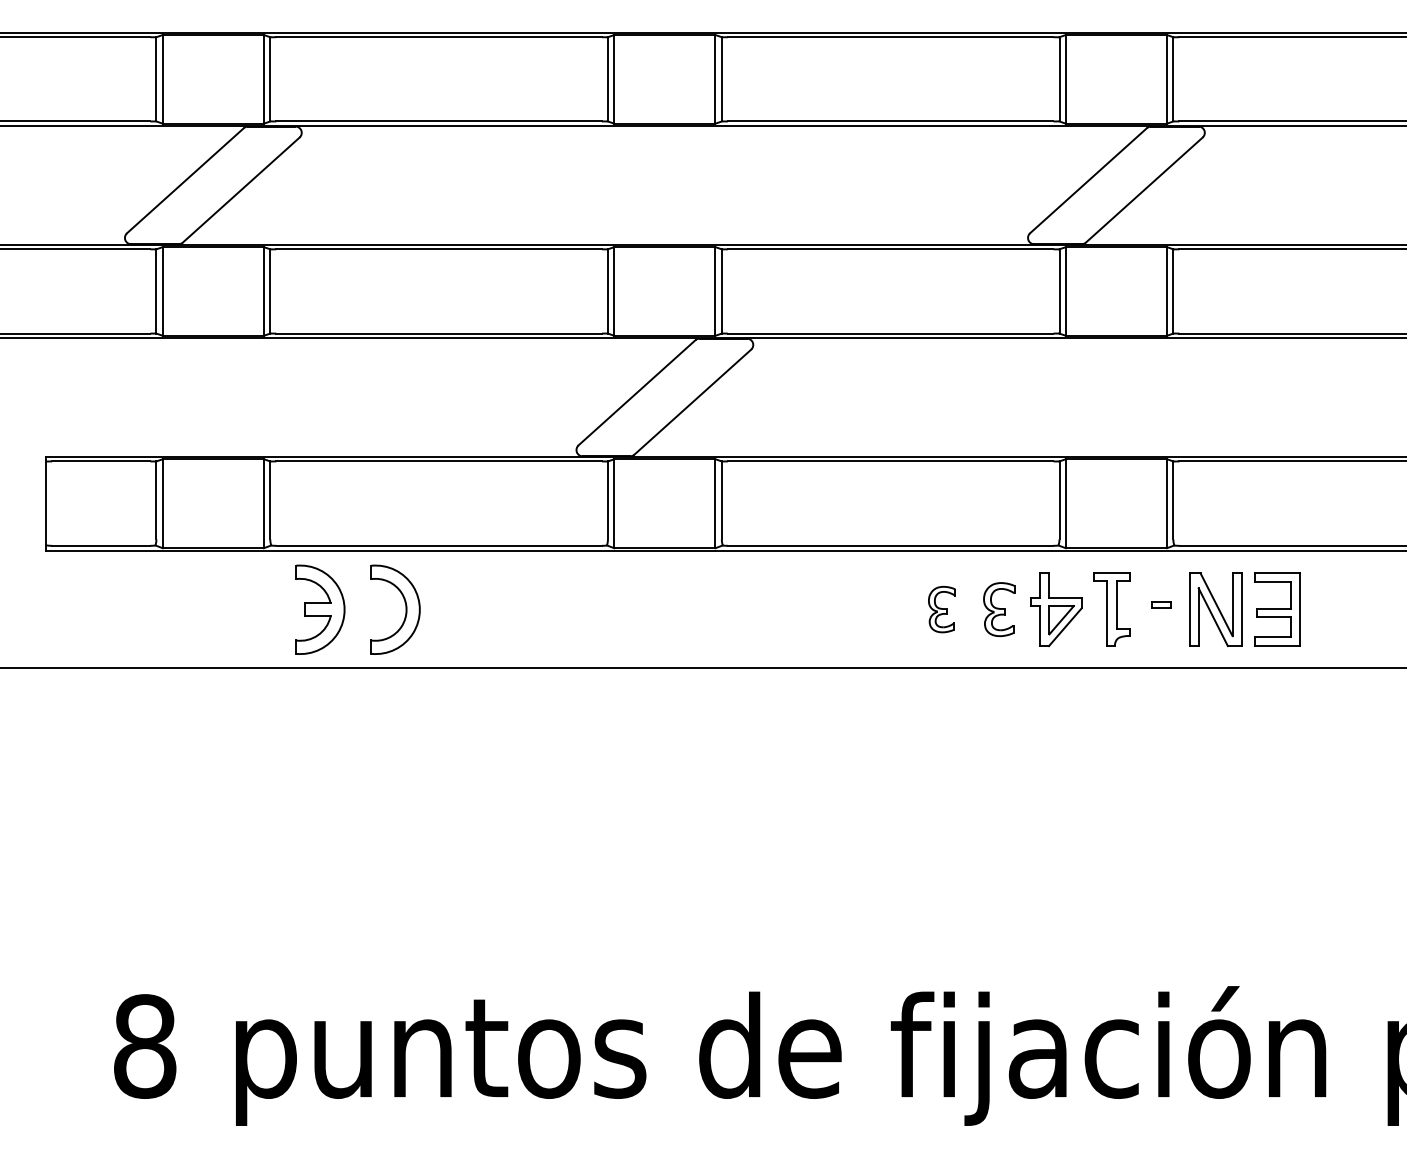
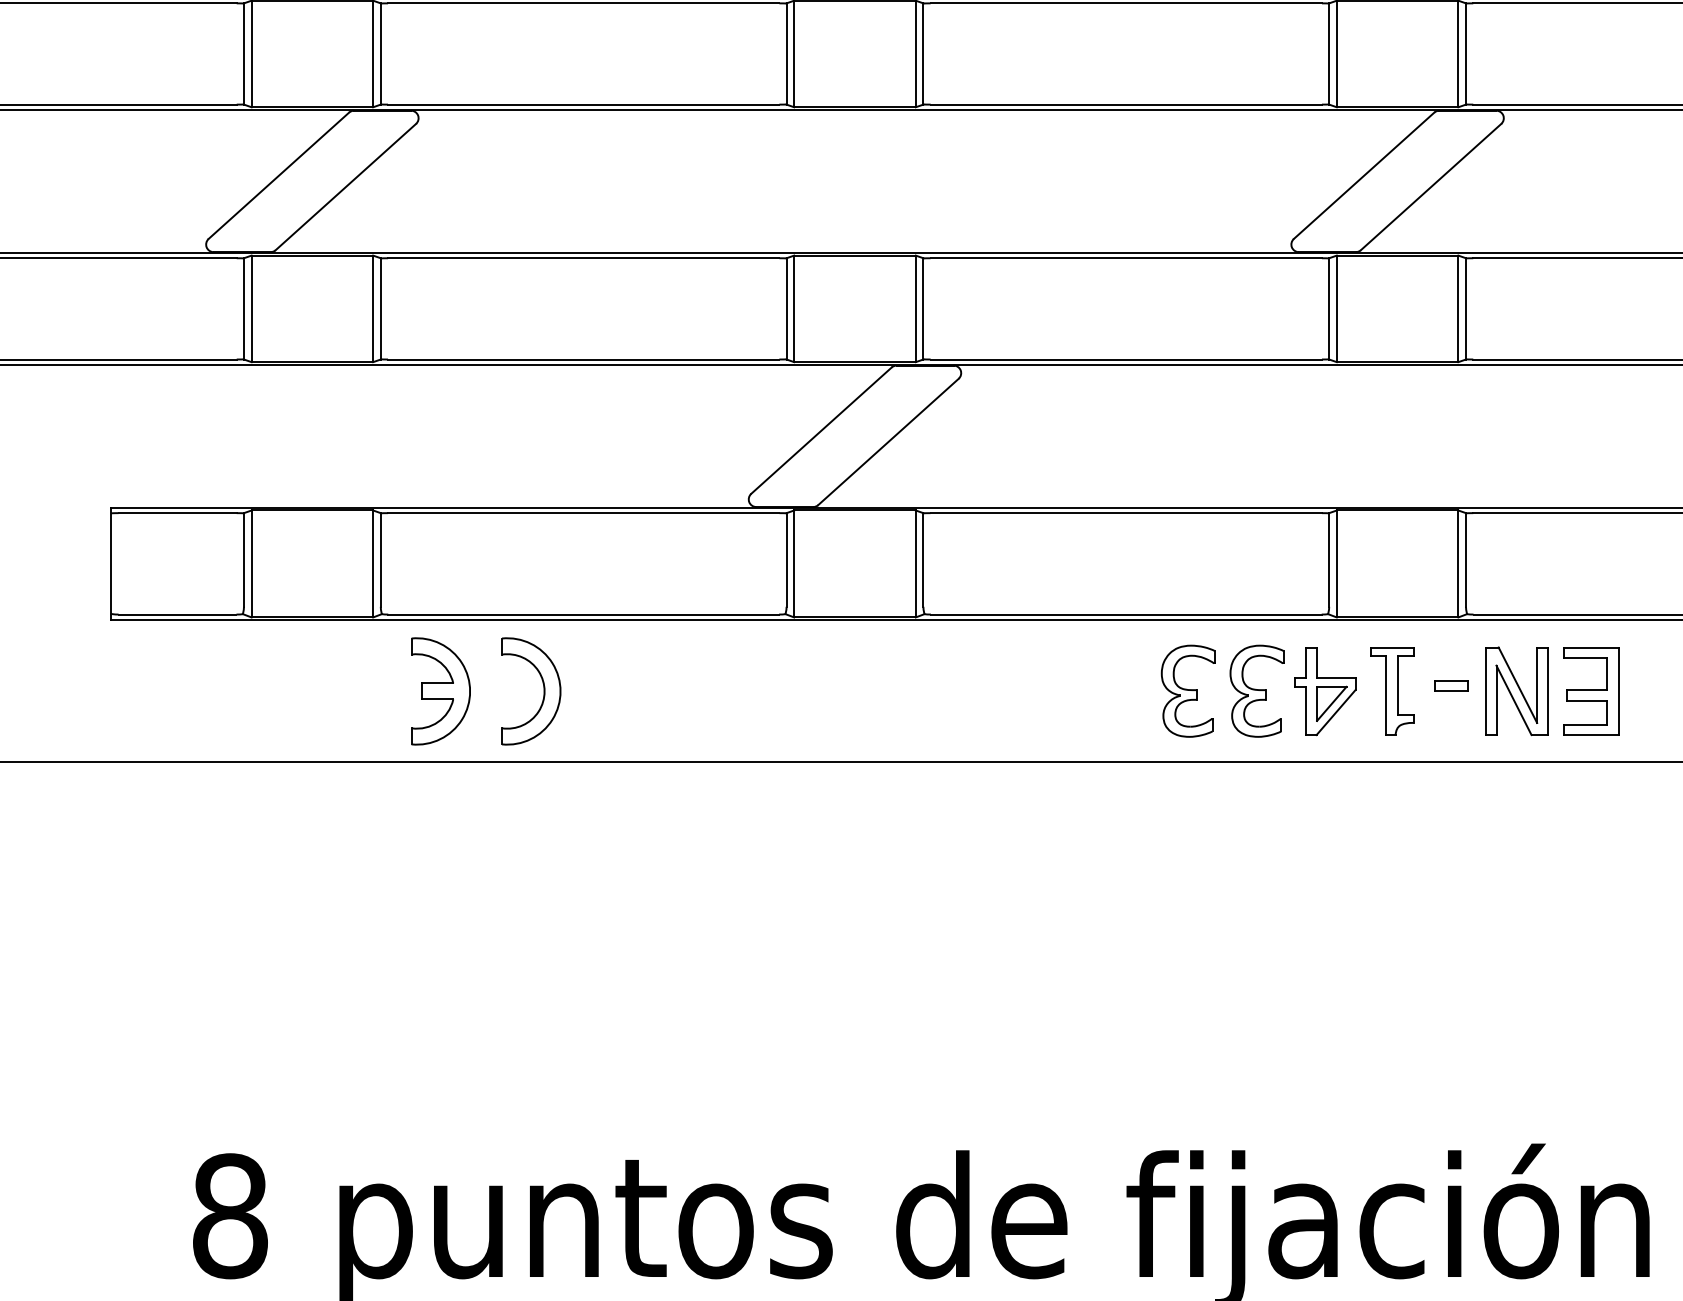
part: (1161, 605) -> (1451, 686), size x1.43
part: (941, 609) -> (1187, 691), size x1.67
part: (999, 609) -> (1257, 691), size x1.43

